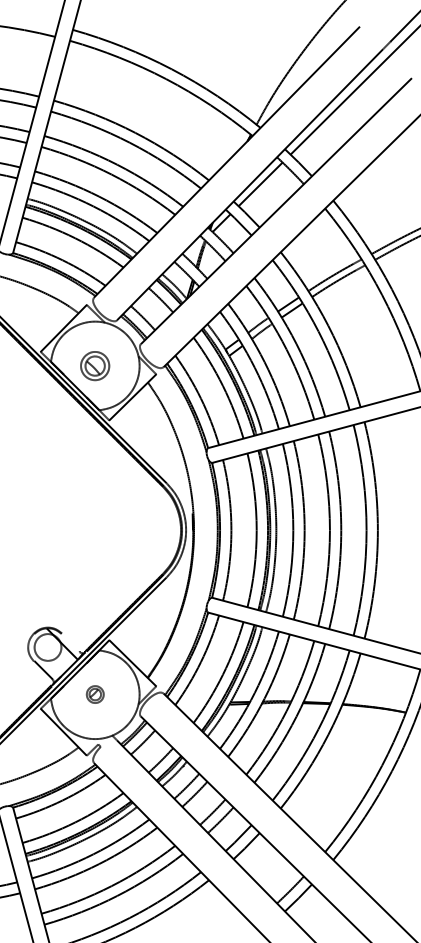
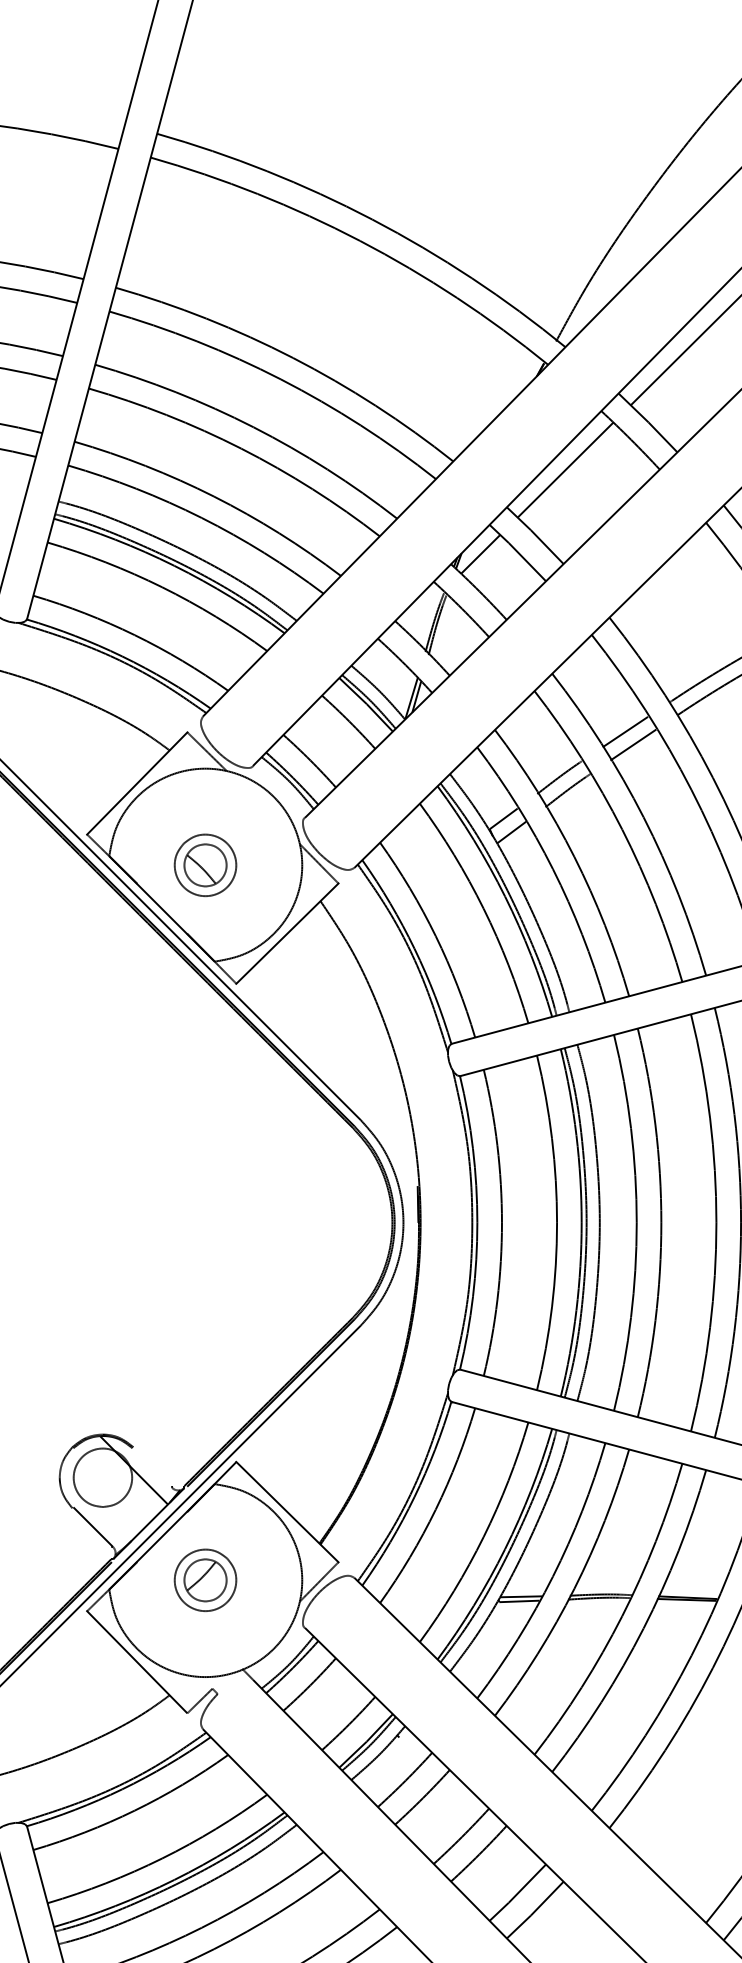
part: (95, 694) -> (206, 1580), size x1.67

